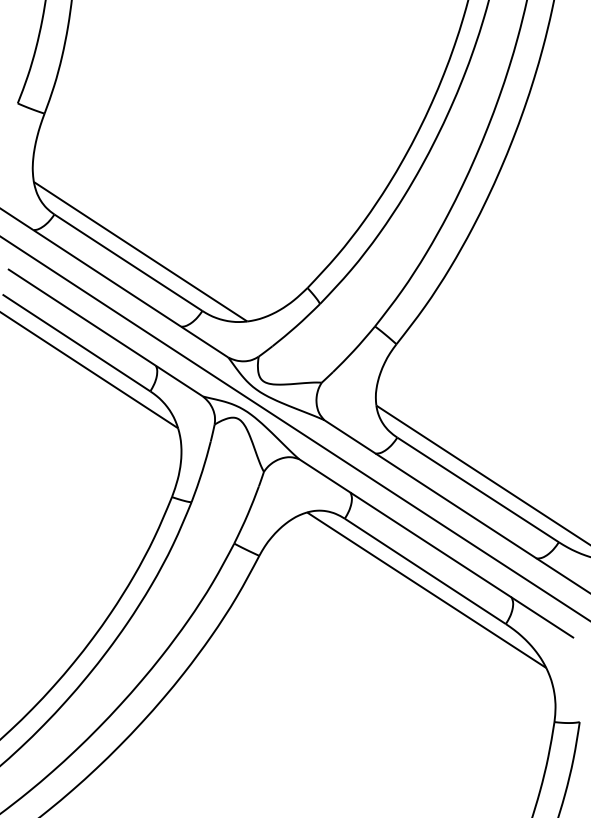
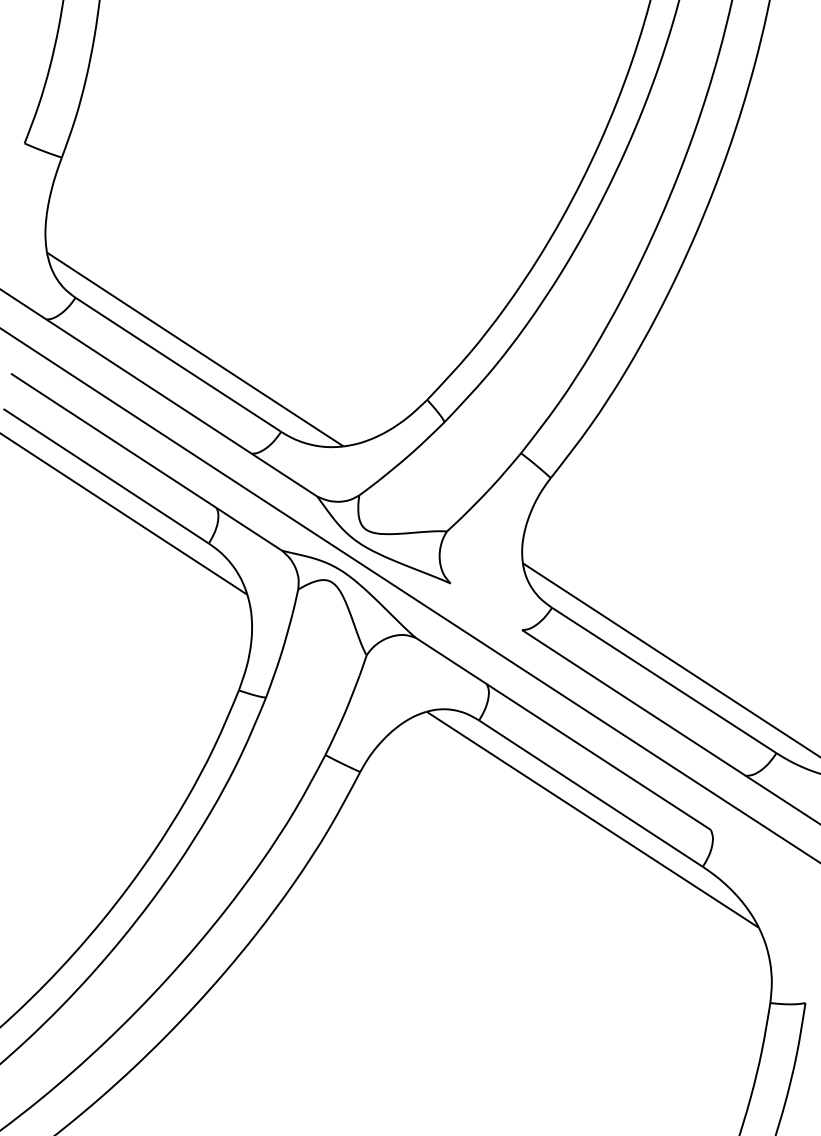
line: (350, 436) -> (486, 606), removed
line: (542, 617) -> (753, 857), removed

